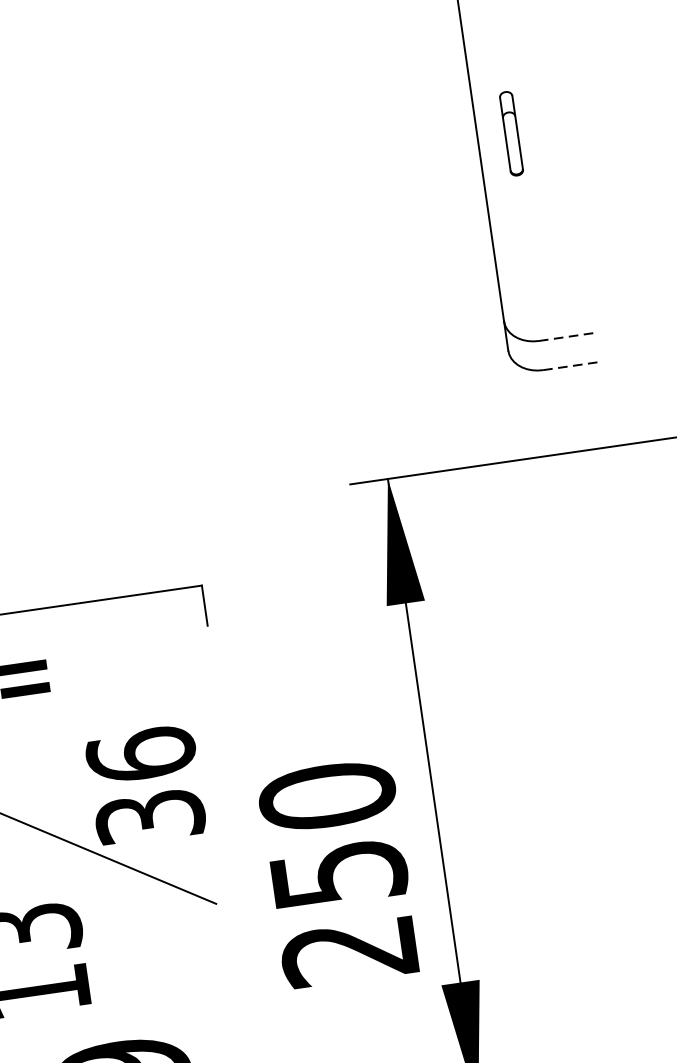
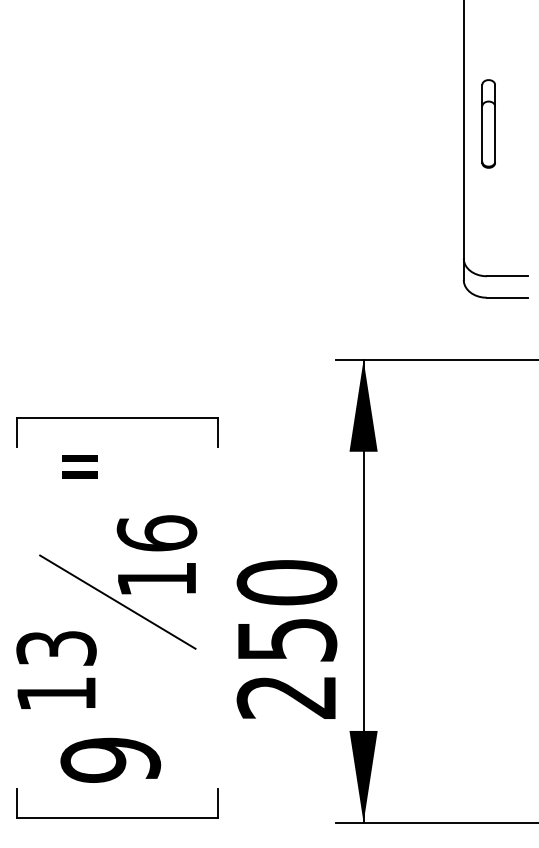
part: (511, 133) -> (488, 123), size x1.43
line: (567, 337) -> (507, 276), dashed -> solid
line: (571, 365) -> (507, 297), dashed -> solid
text: (149, 817) -> (156, 579), 36 -> 16

